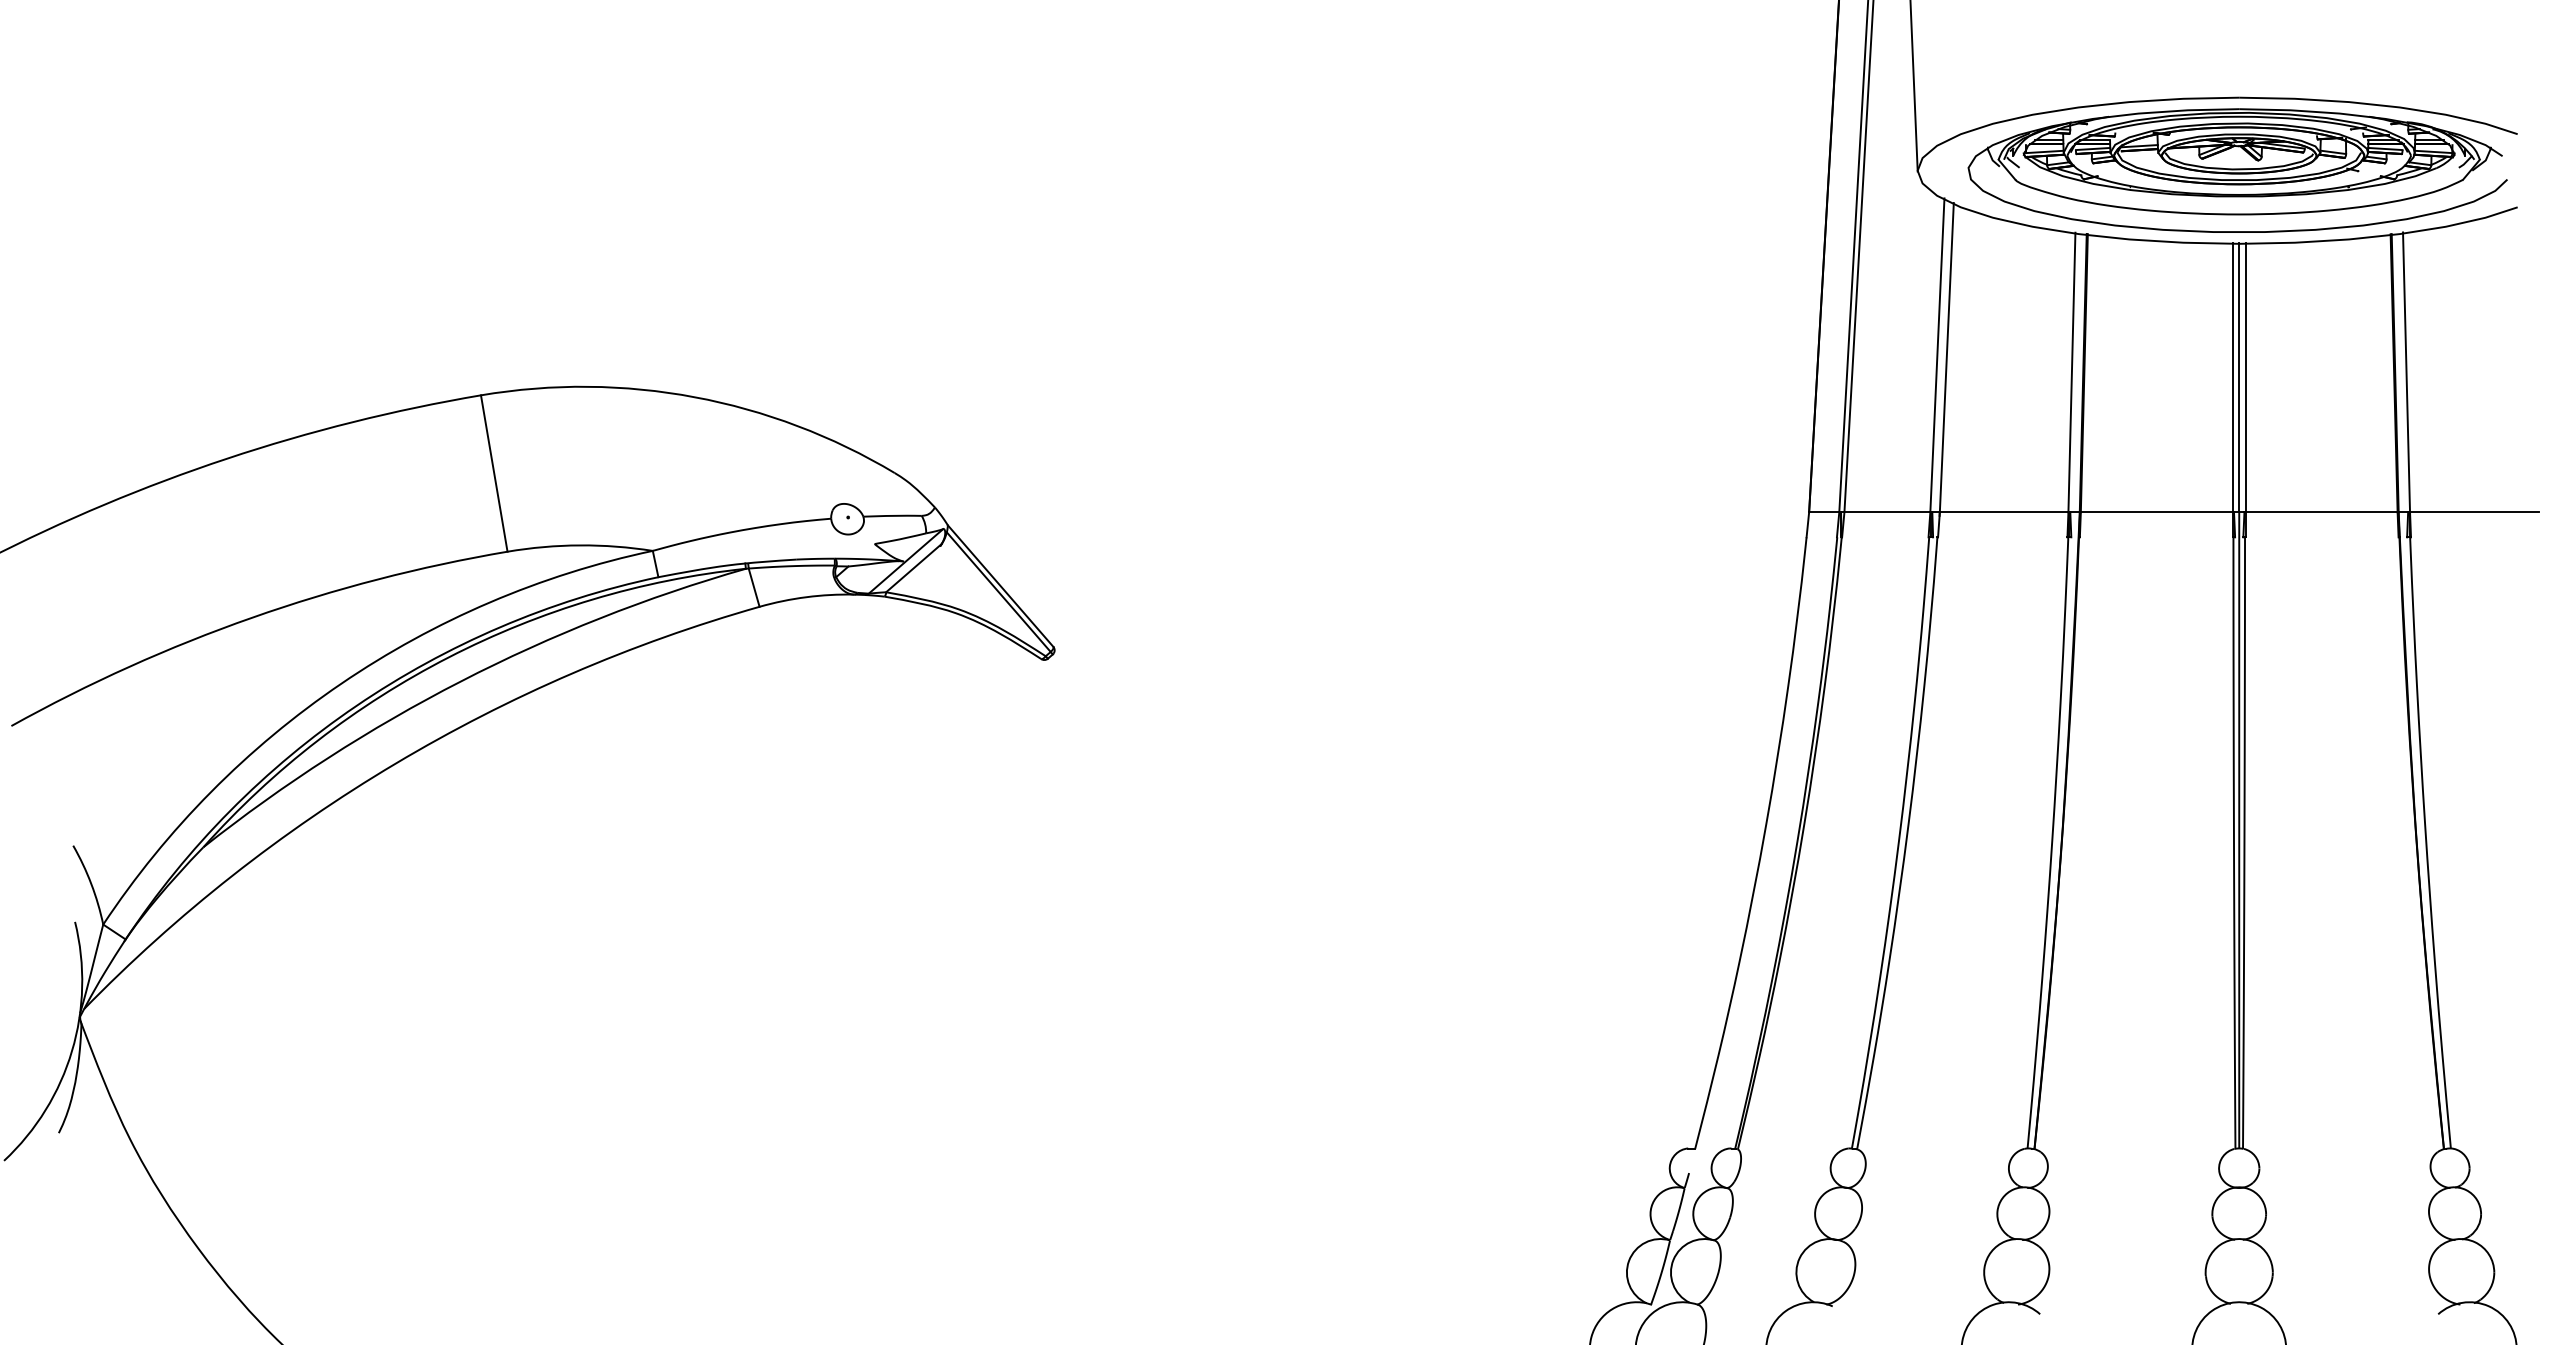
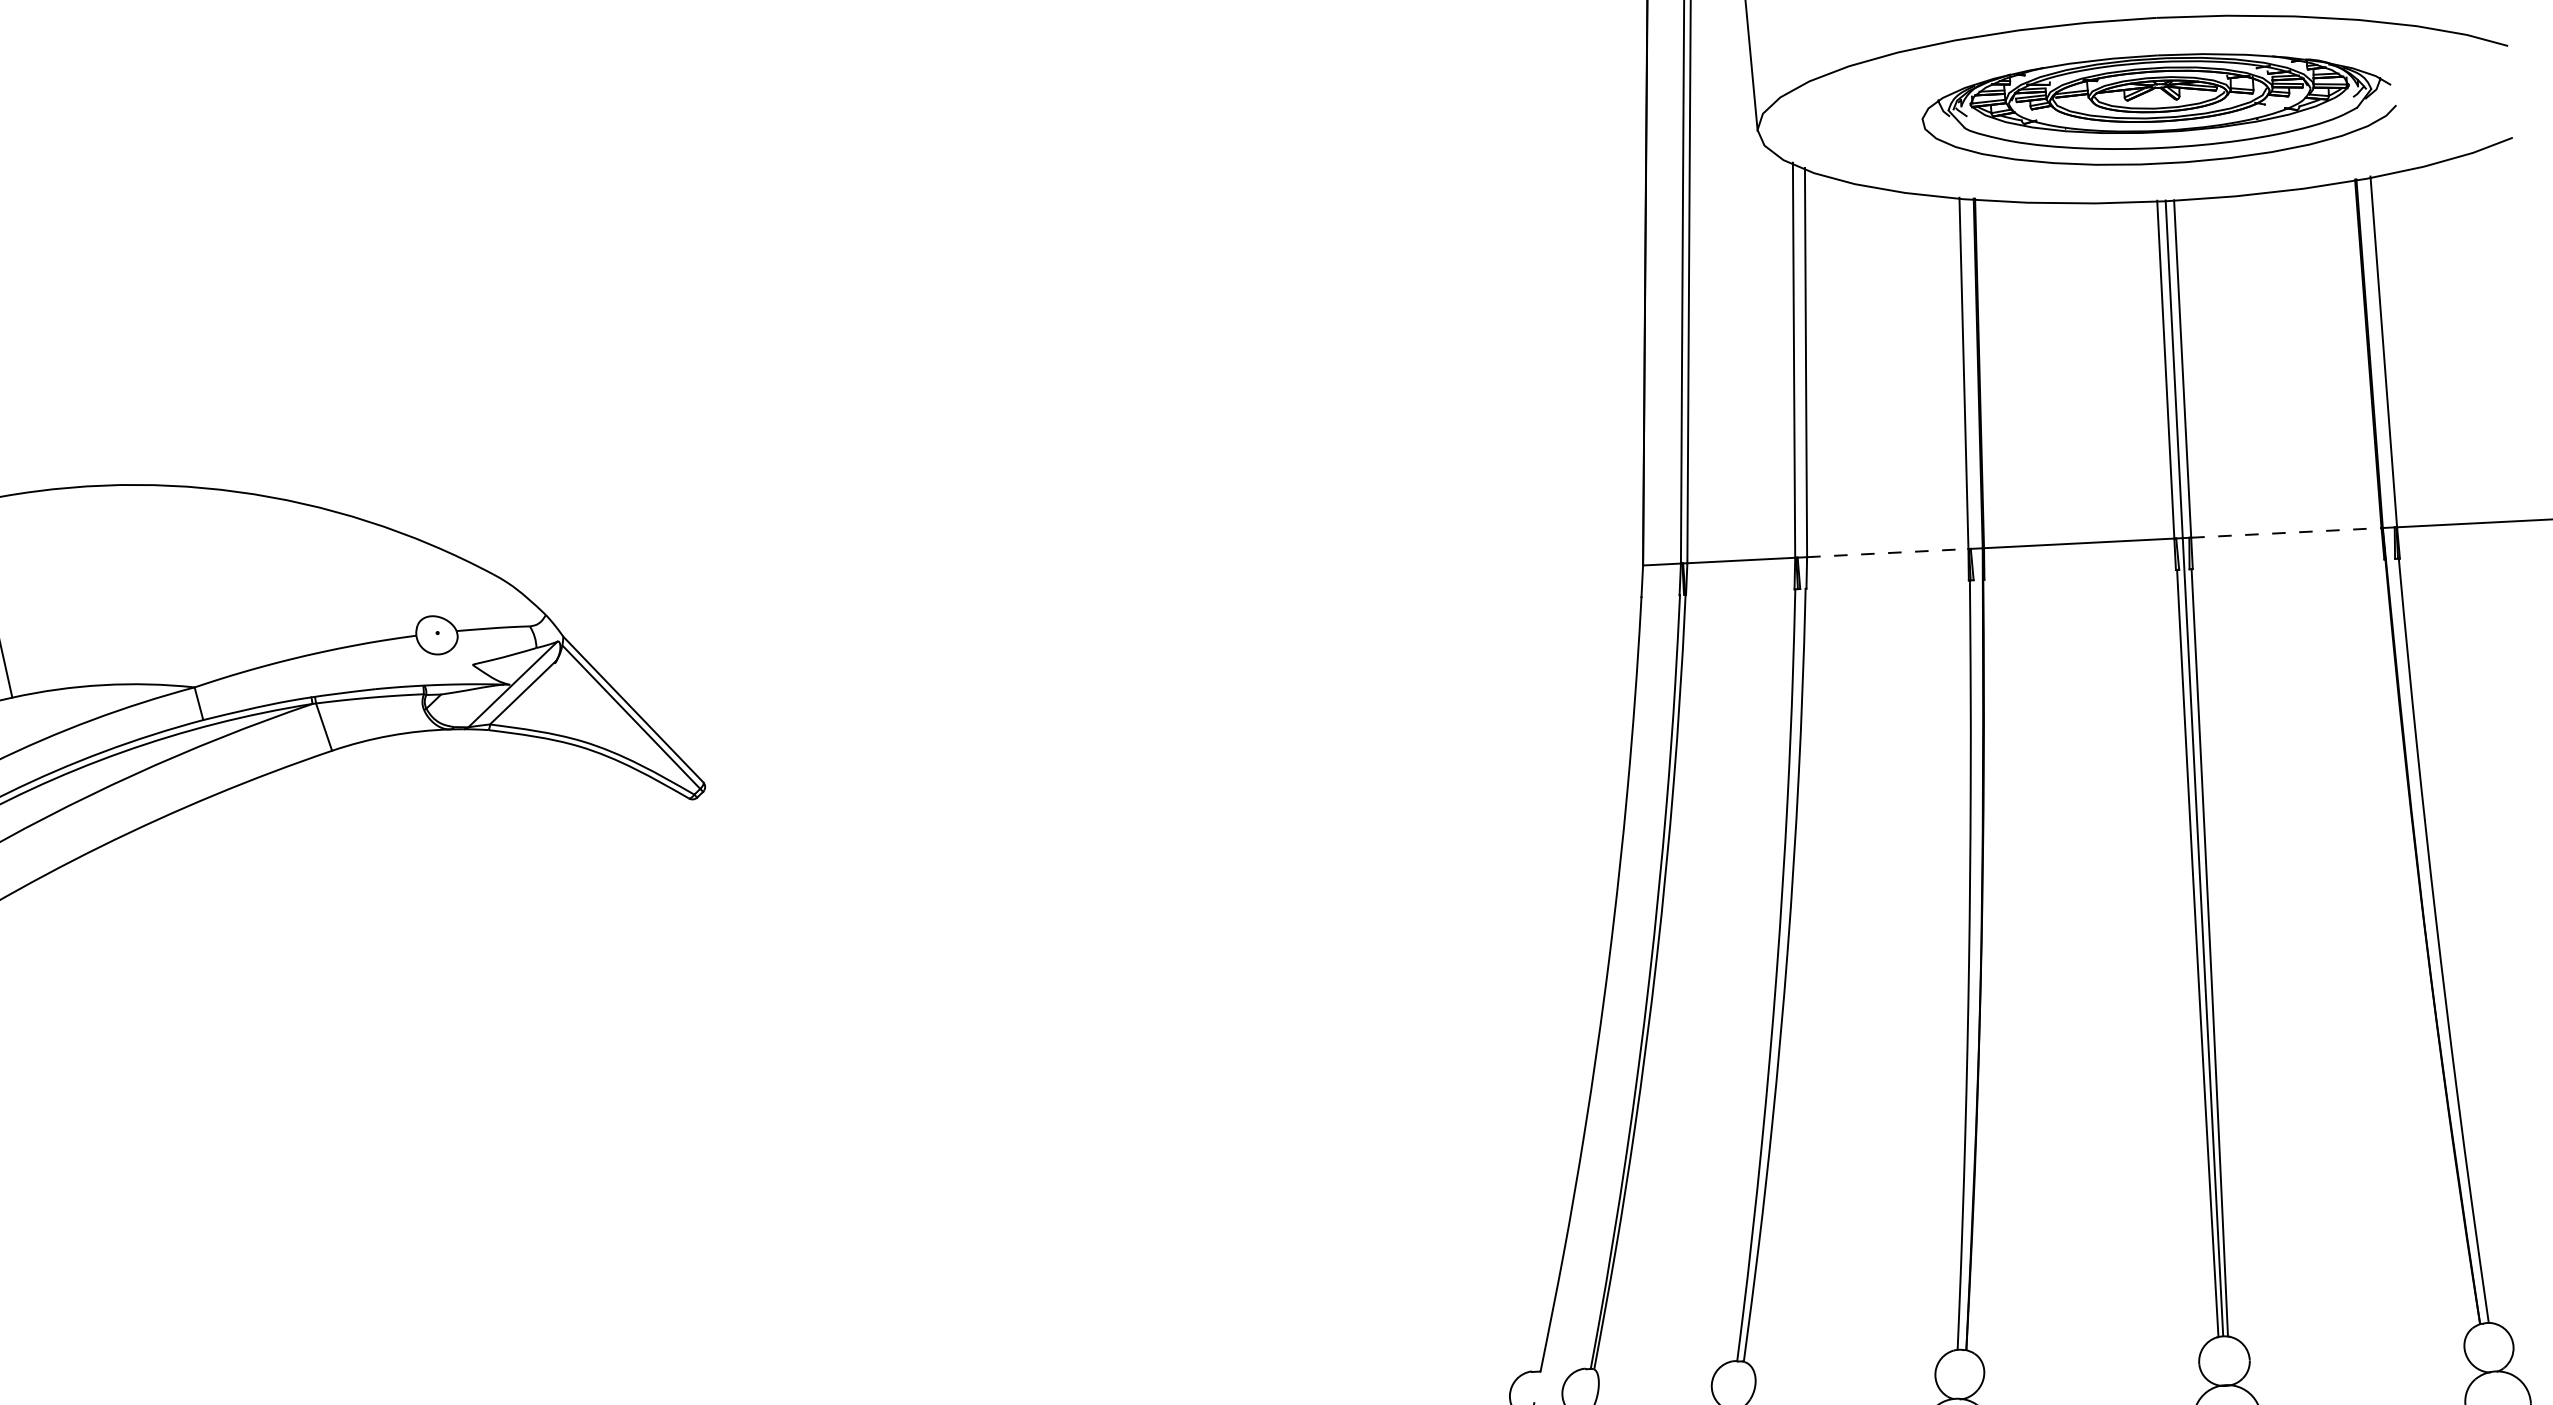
part: (2237, 170) -> (2158, 109), size x0.7
line: (2004, 512) -> (1888, 553), solid -> dashed
line: (2321, 512) -> (2286, 533), solid -> dashed

